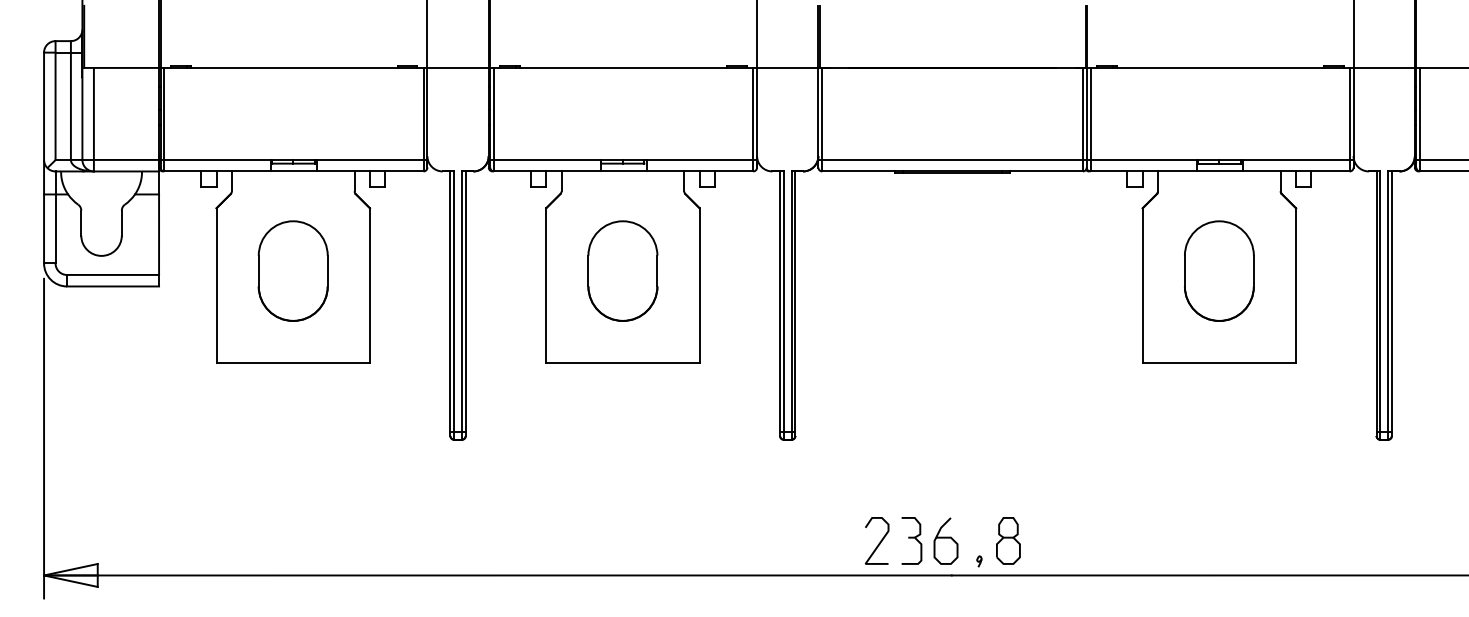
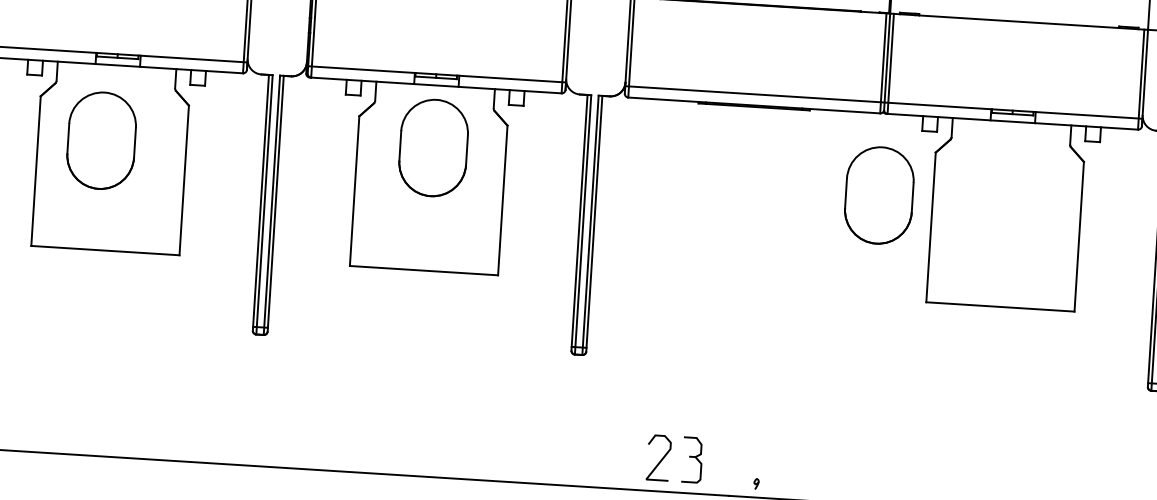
part: (292, 270) -> (100, 140), moved
part: (622, 270) -> (433, 147), moved
part: (1219, 270) -> (879, 194), moved
curve: (945, 538) -> (725, 459), removed
part: (1008, 540) -> (785, 465), removed

